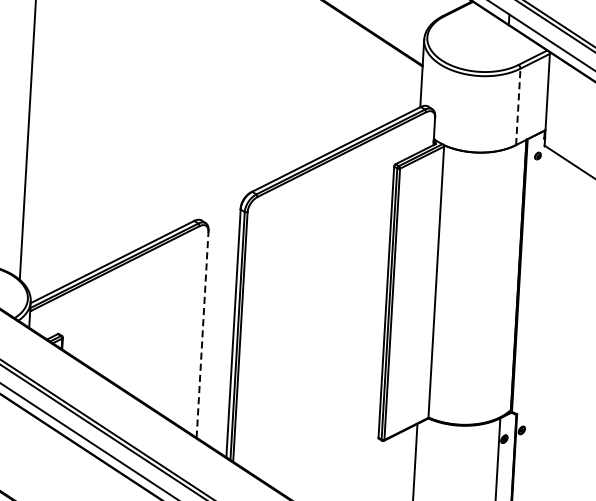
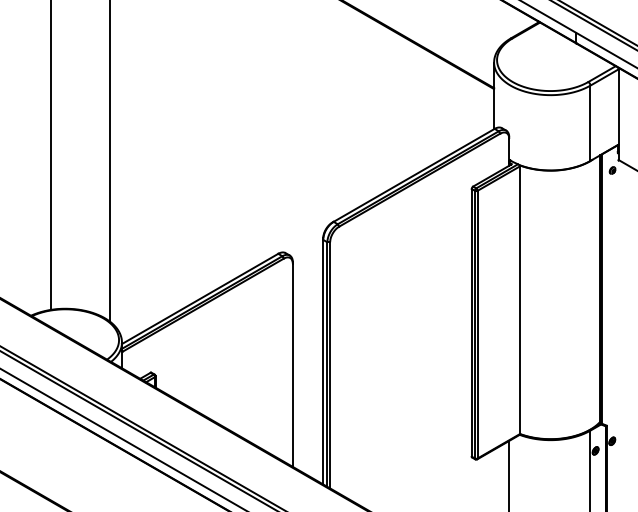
line: (518, 107) -> (590, 123), dashed -> solid
line: (202, 334) -> (292, 365), dashed -> solid

